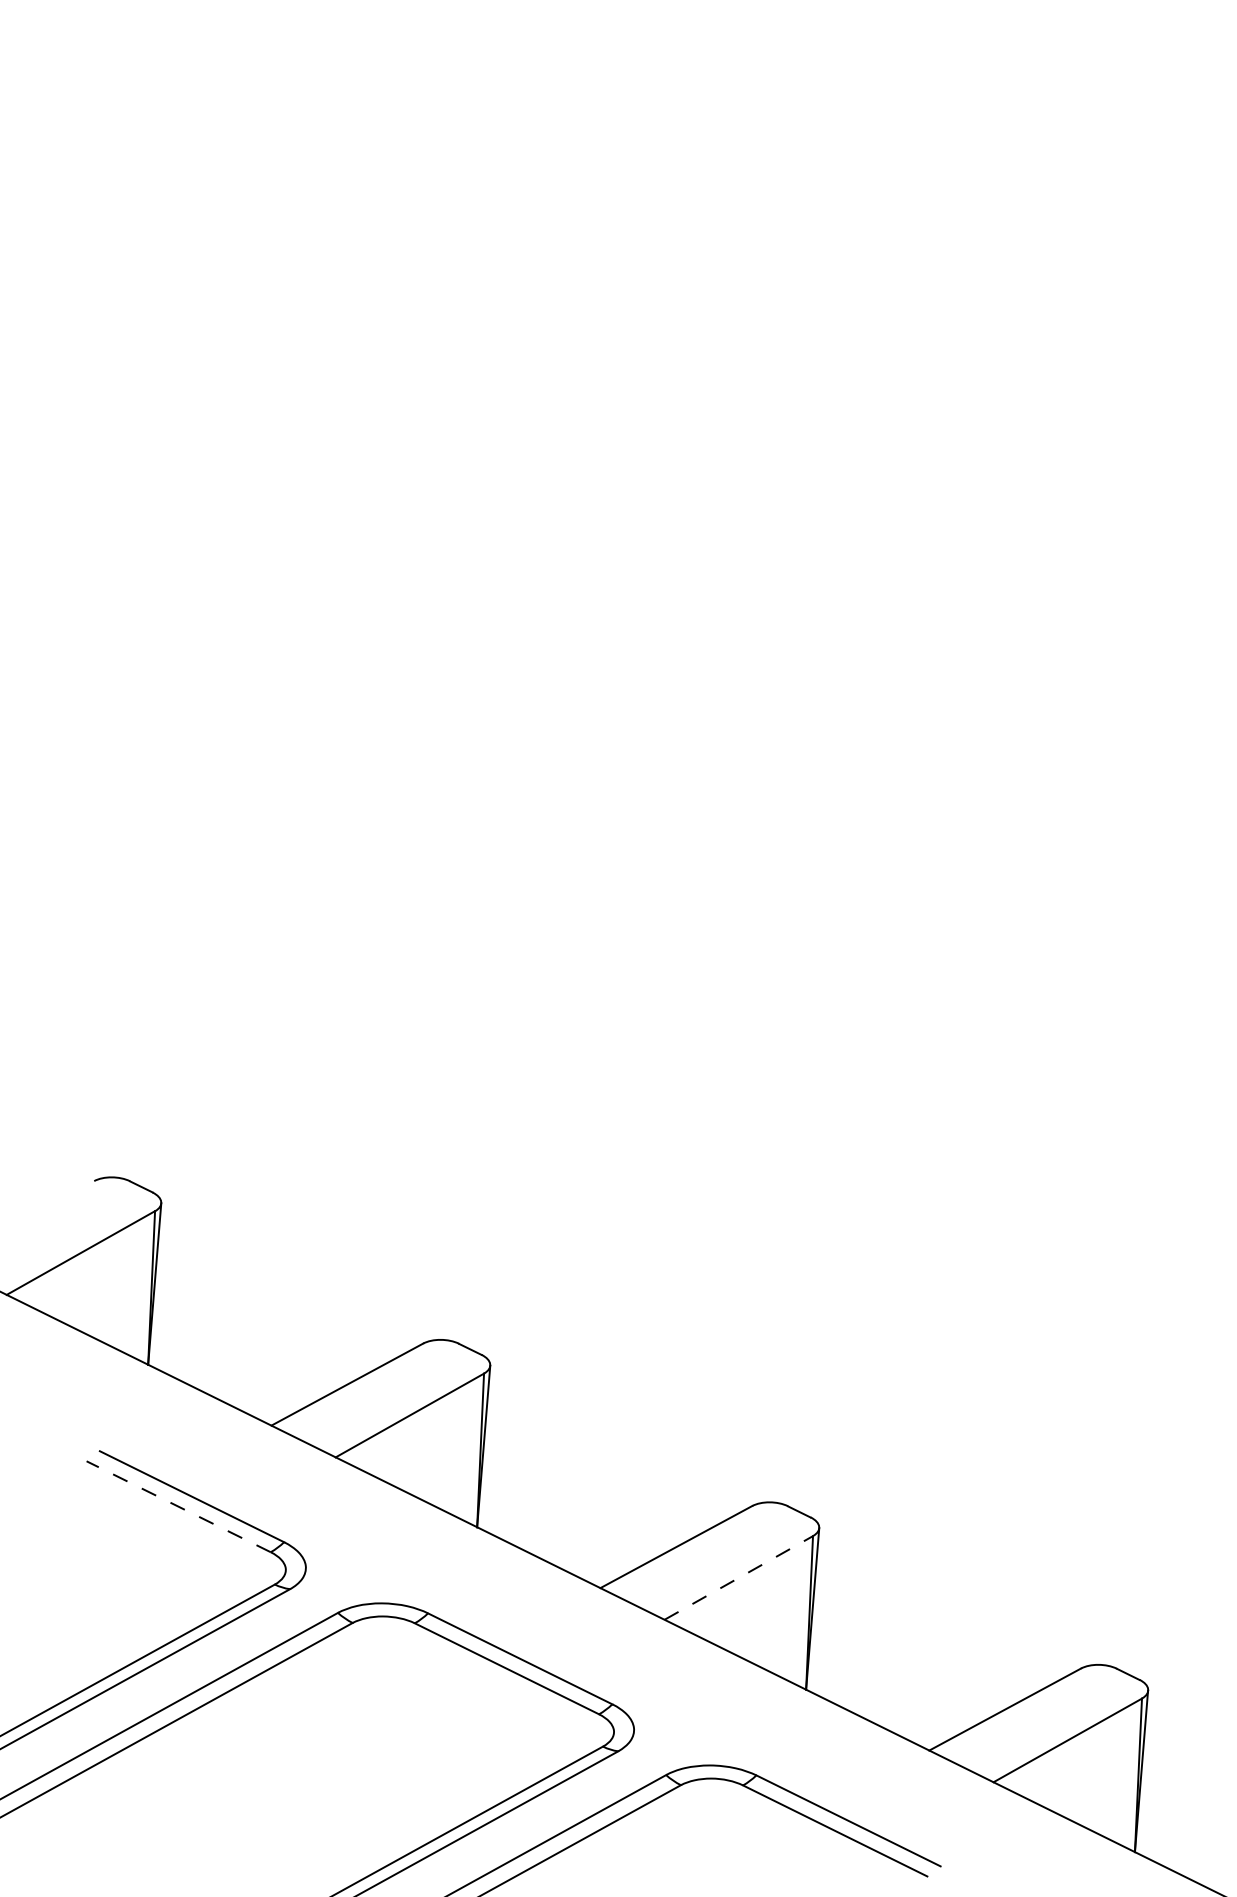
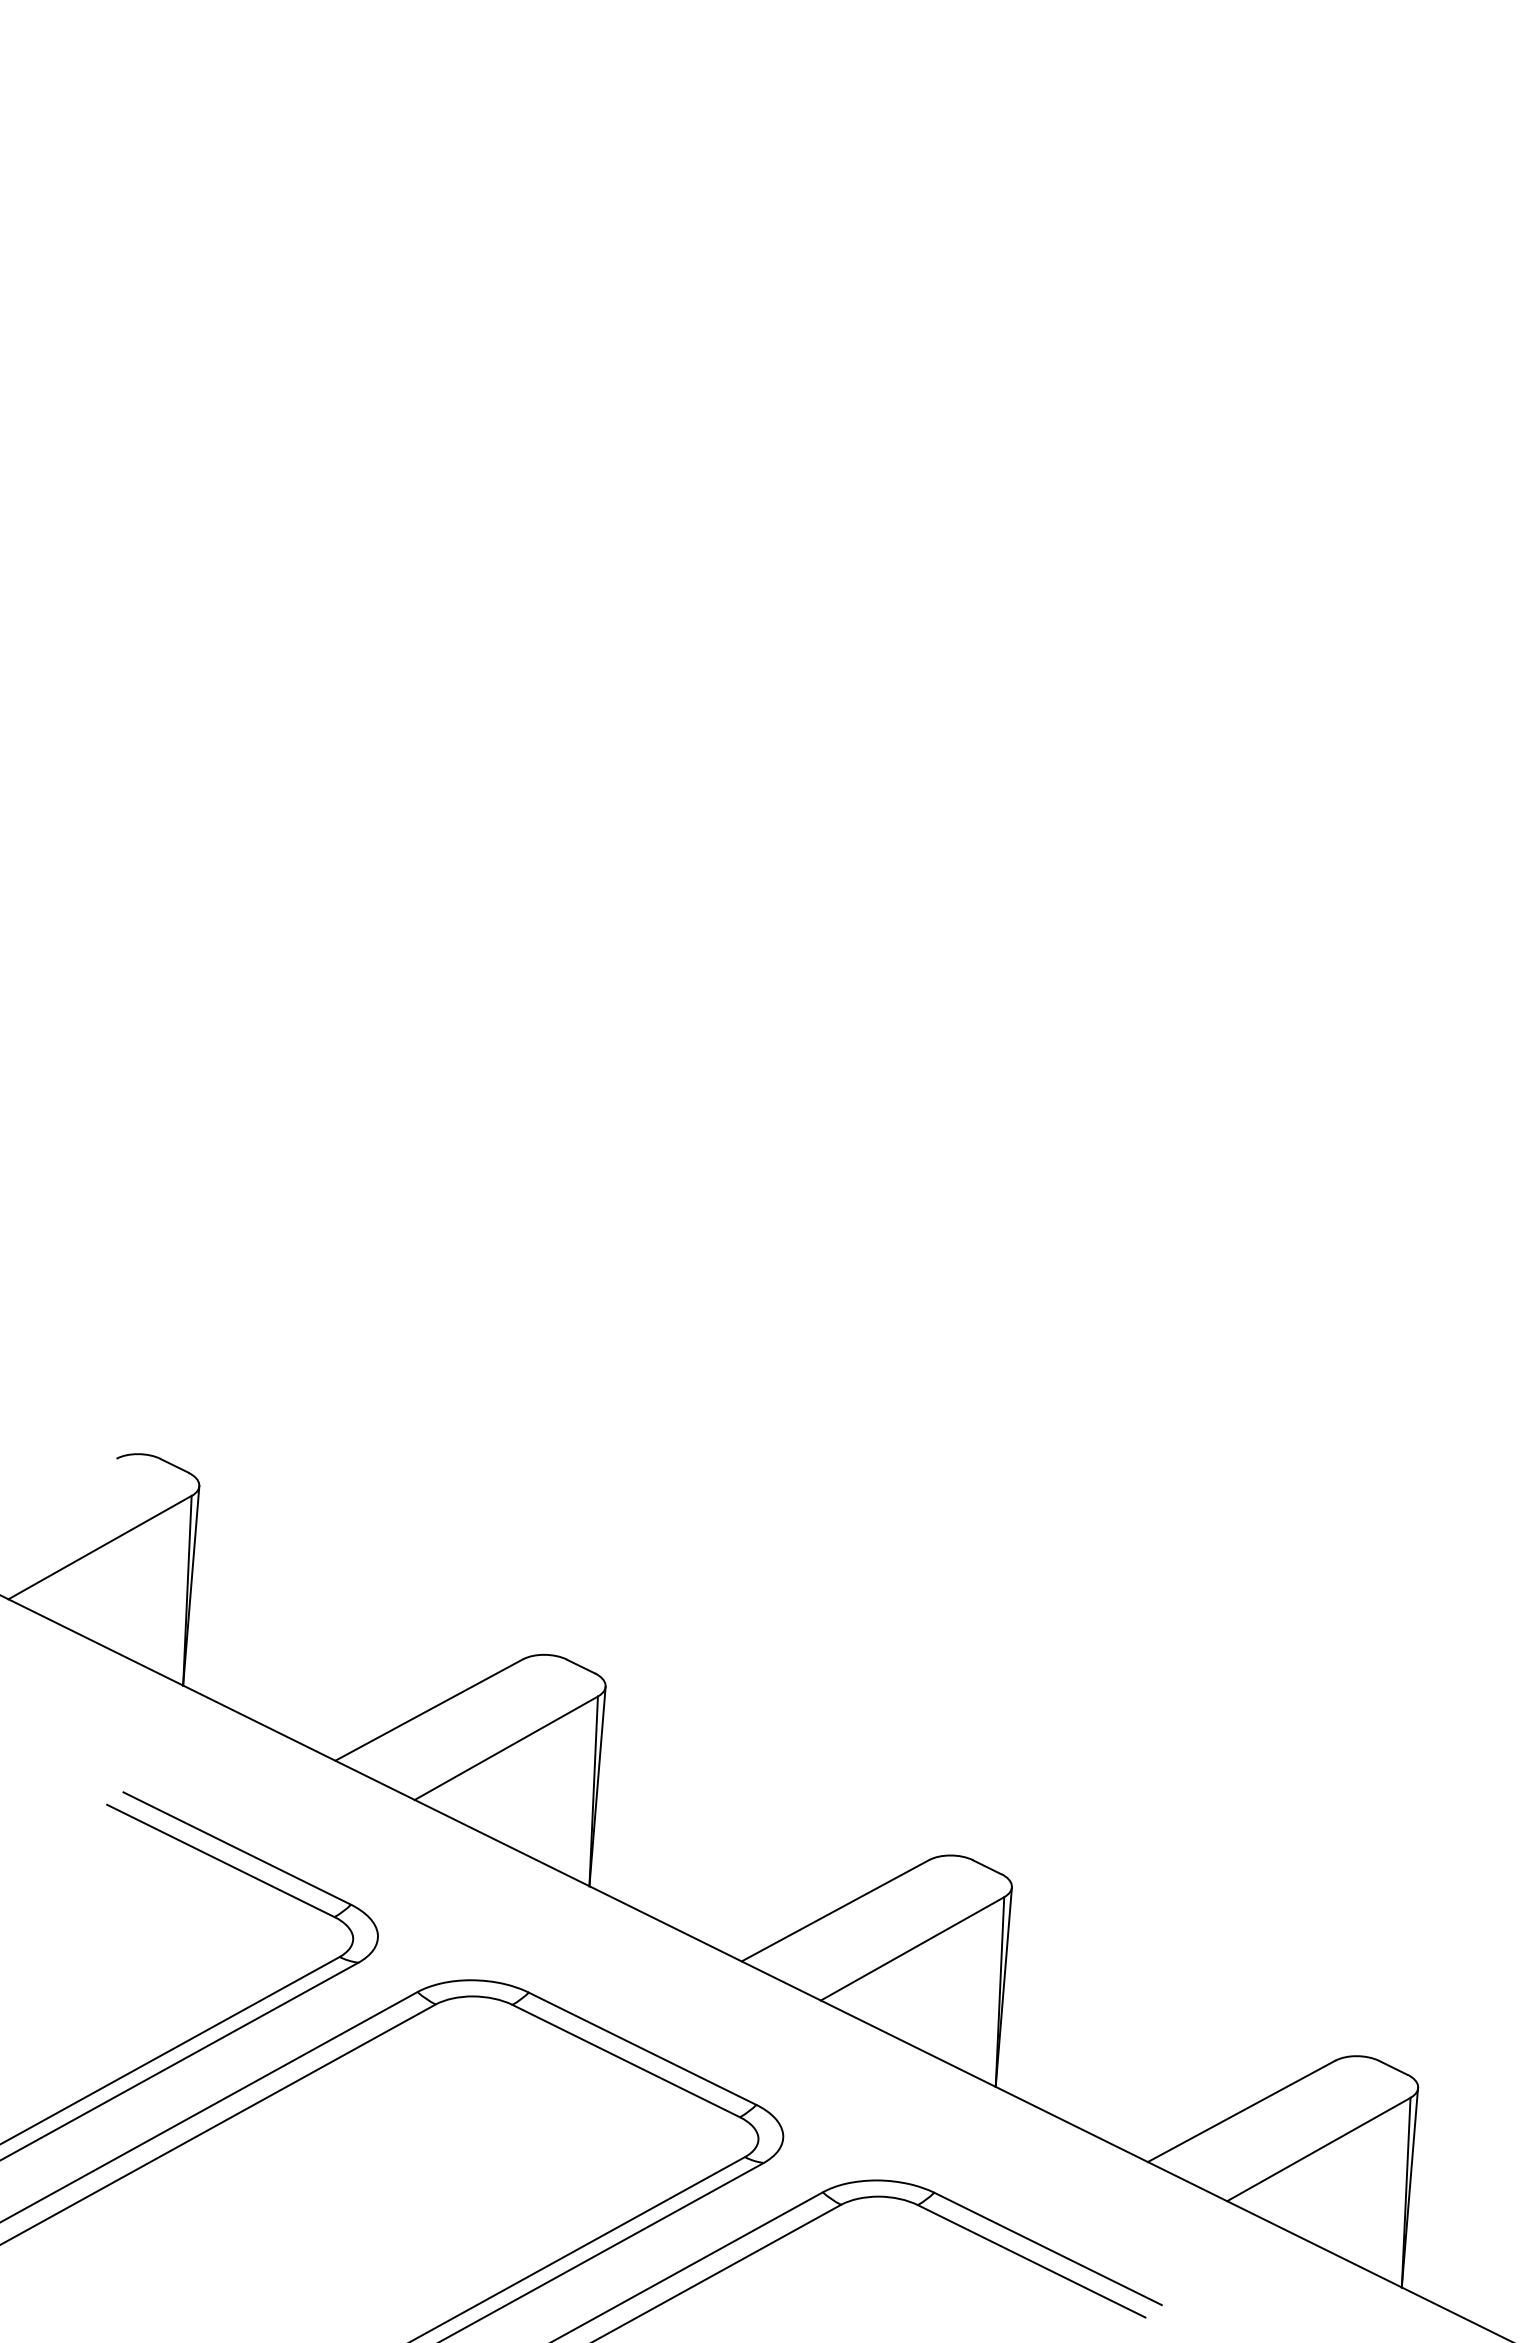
line: (178, 1506) -> (220, 1860), dashed -> solid
line: (739, 1577) -> (913, 1948), dashed -> solid

